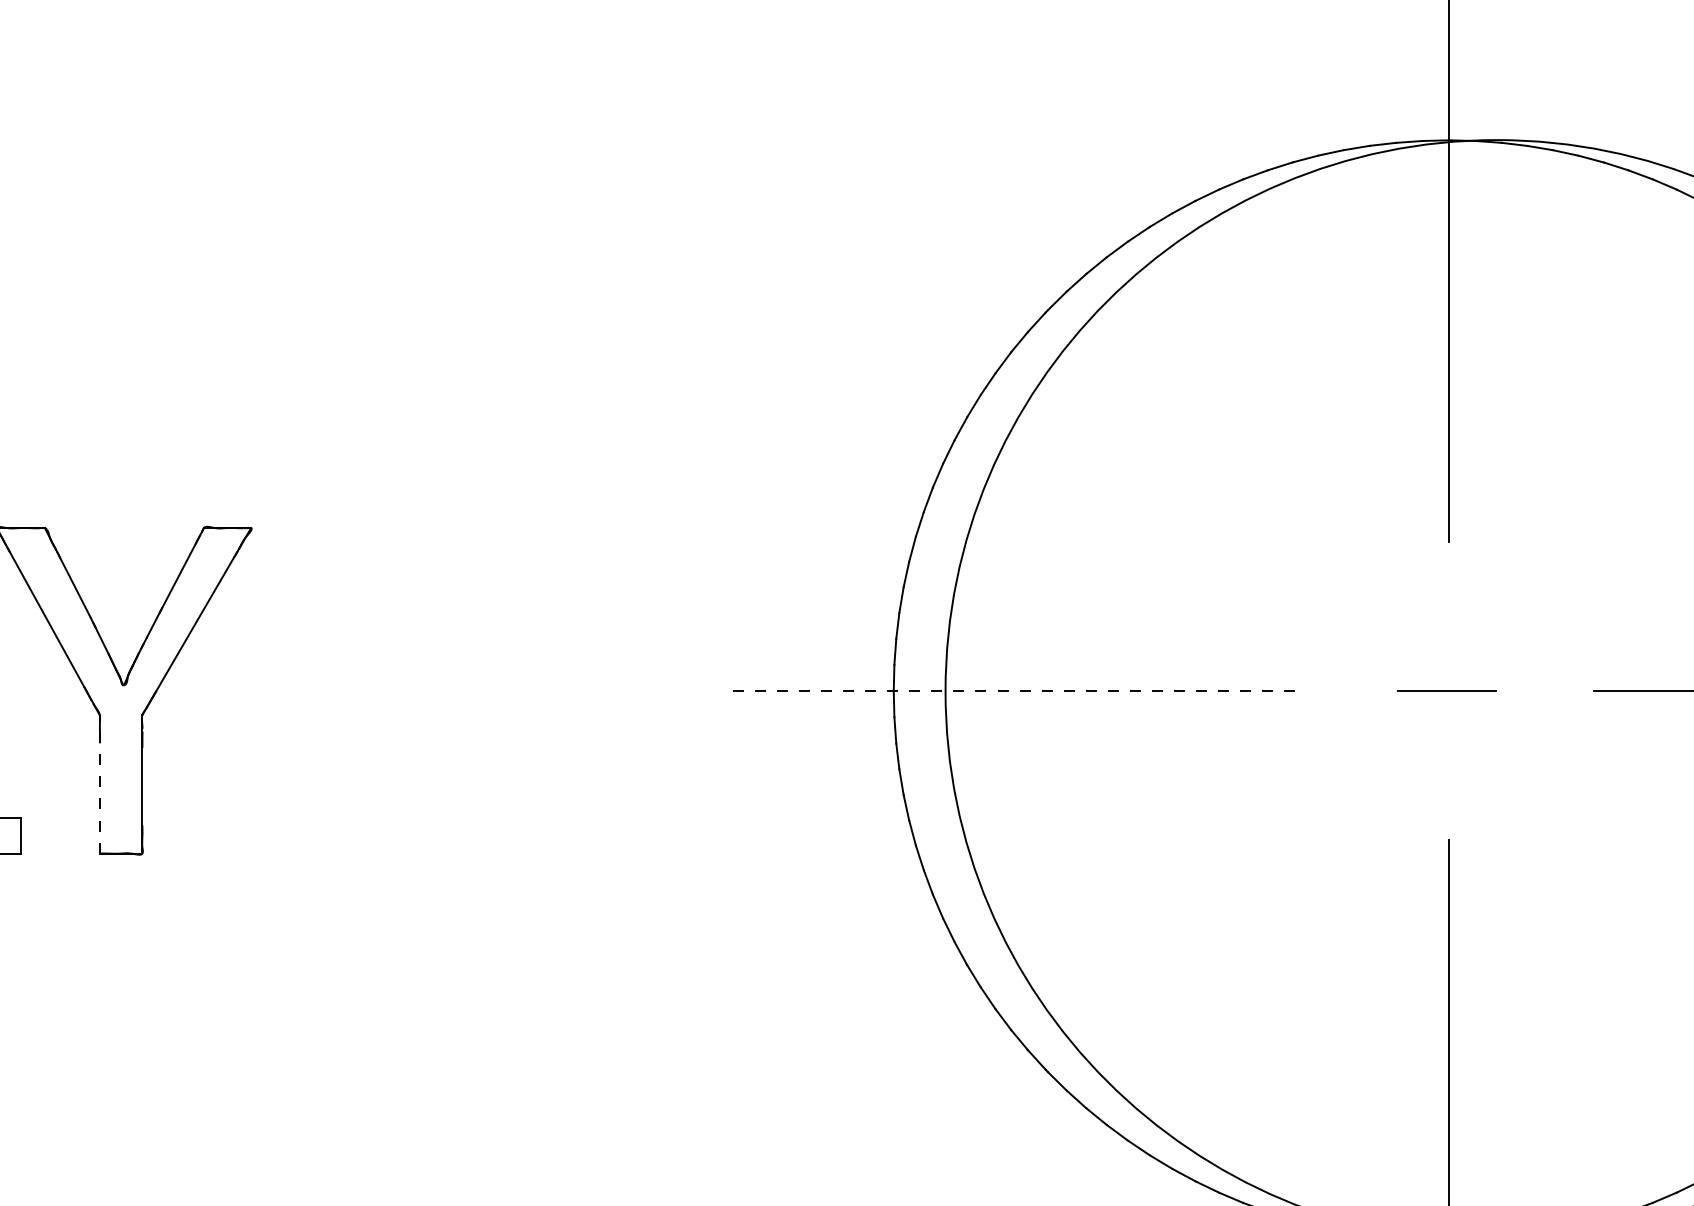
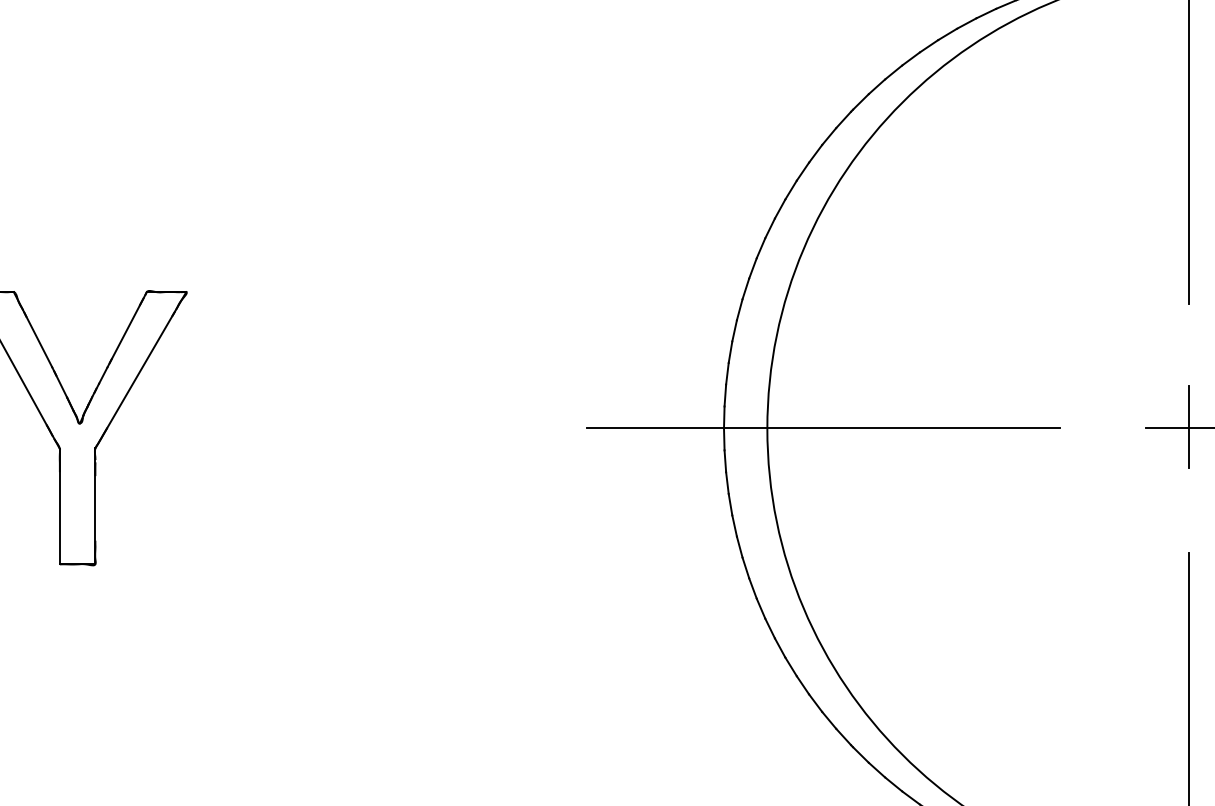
line: (1449, 688) -> (1189, 426), added
line: (1012, 691) -> (823, 428), dashed -> solid
line: (99, 784) -> (59, 506), dashed -> solid

